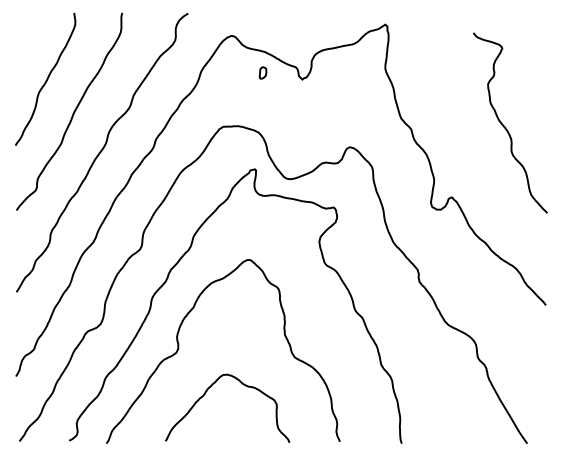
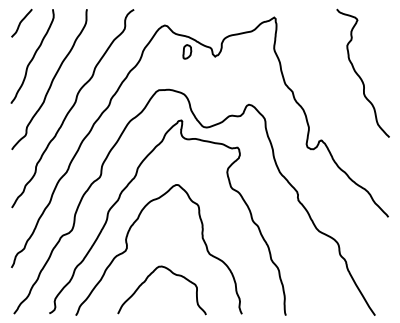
curve: (29, 32) -> (21, 23), added
part: (262, 72) -> (186, 51), size x1.67
curve: (505, 126) -> (359, 75), moved

